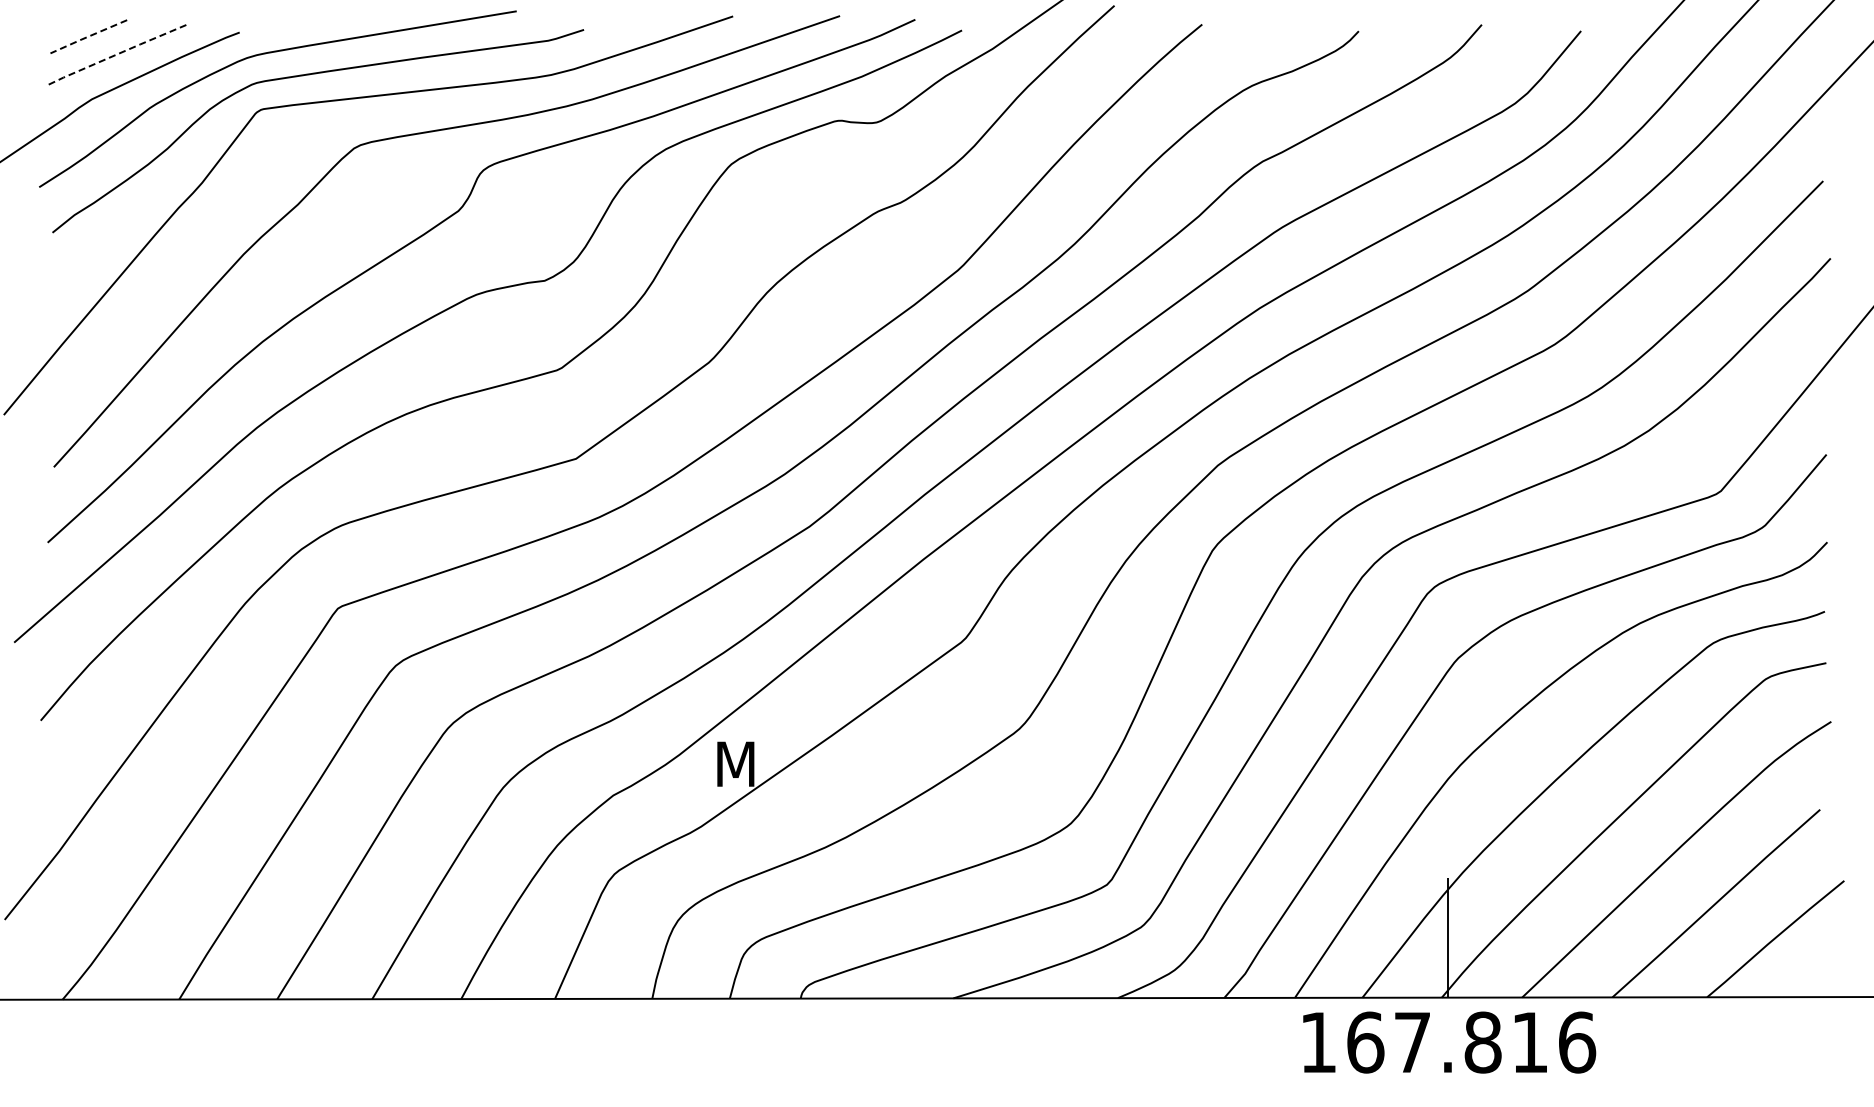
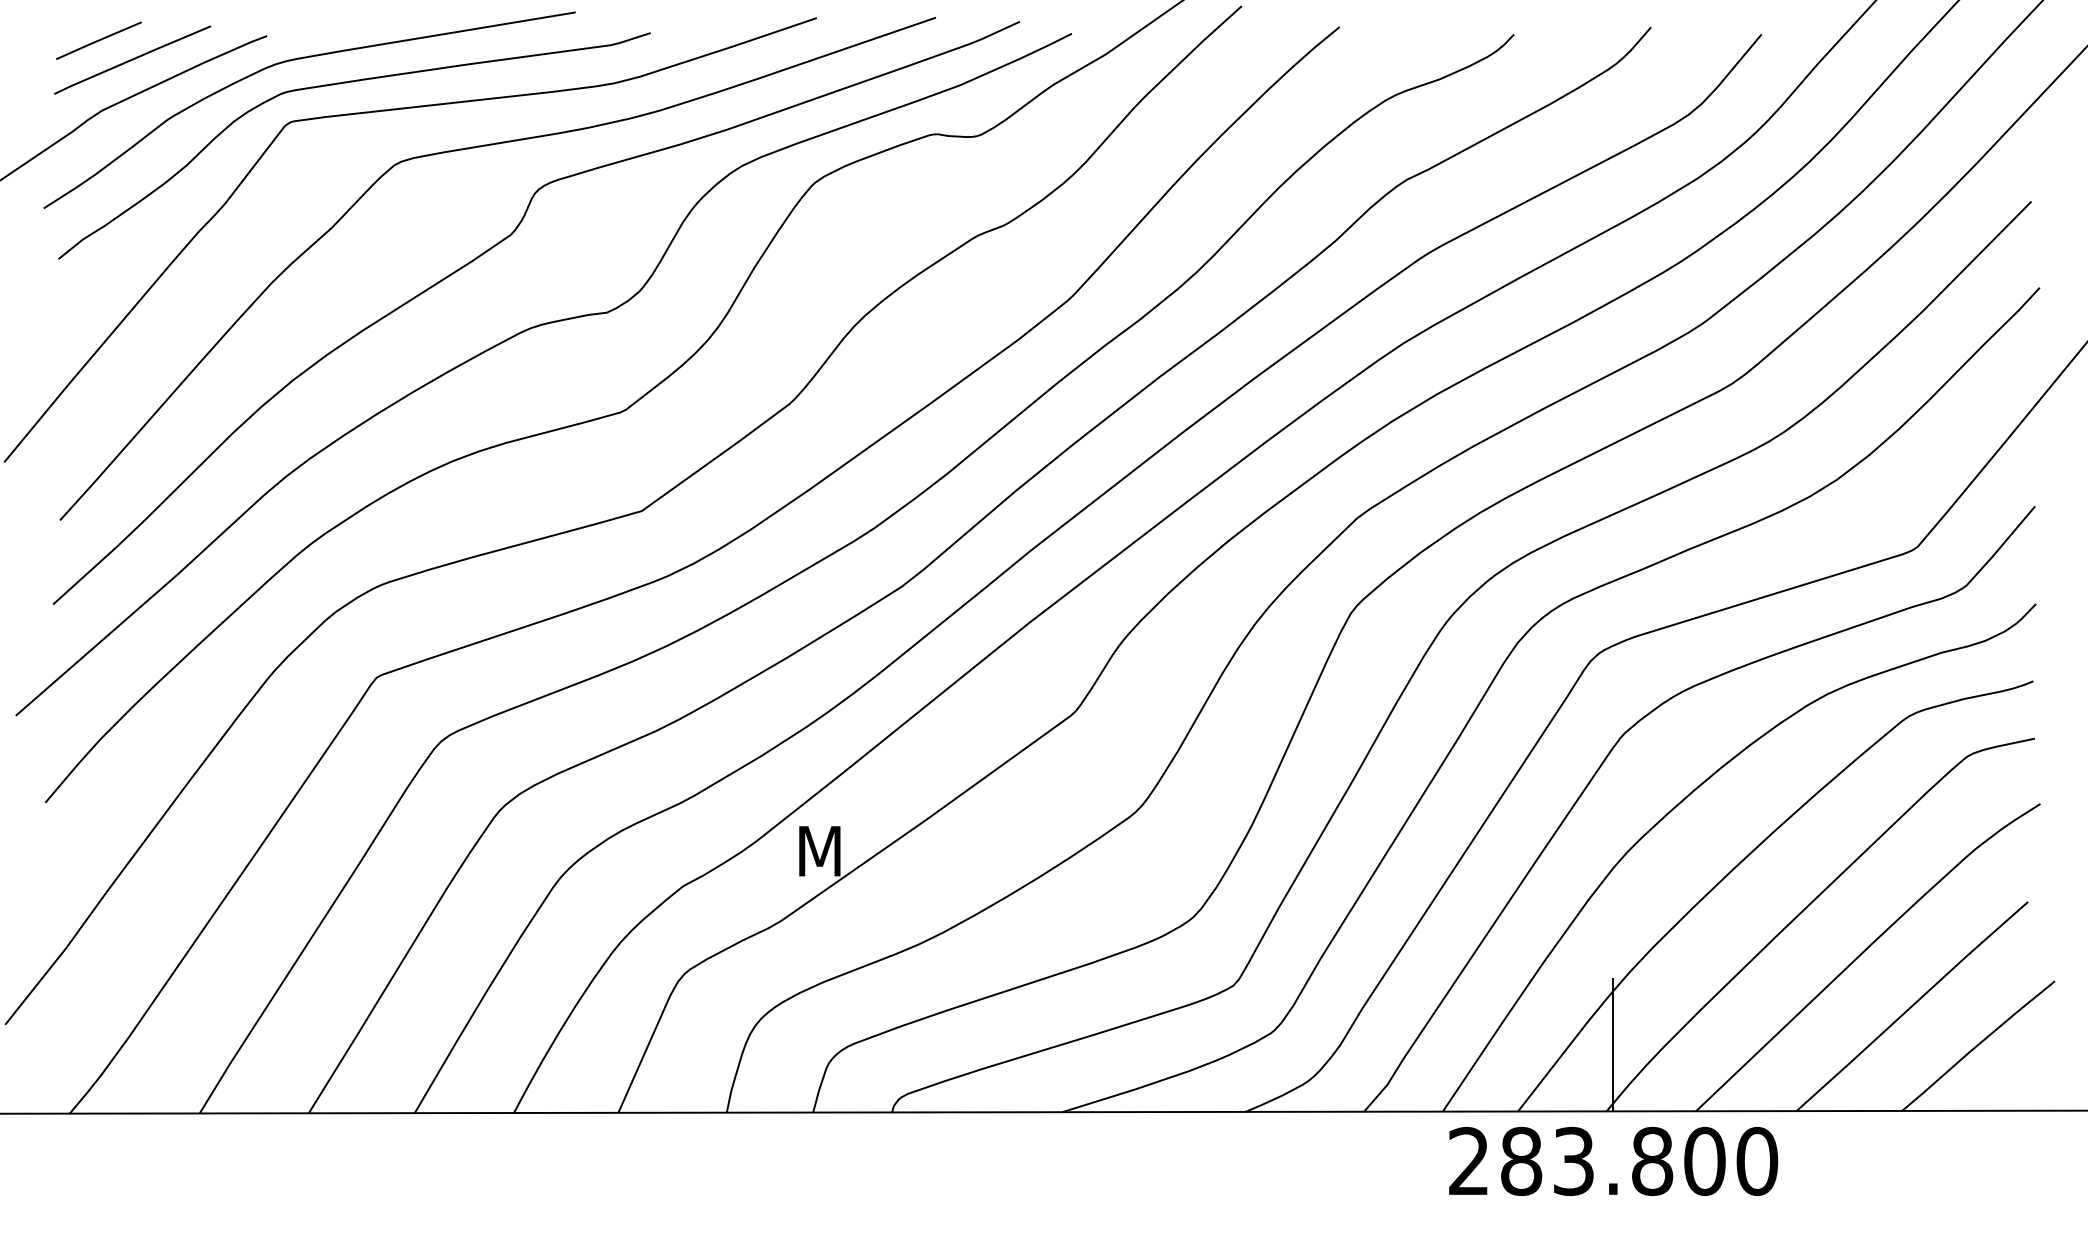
line: (88, 36) -> (98, 40), dashed -> solid
line: (119, 53) -> (133, 59), dashed -> solid
text: (1448, 1042) -> (1613, 1161), 167.816 -> 283.800

